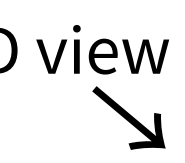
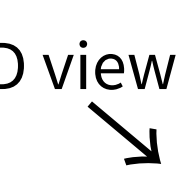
text: (128, 118) -> (123, 133), moved

